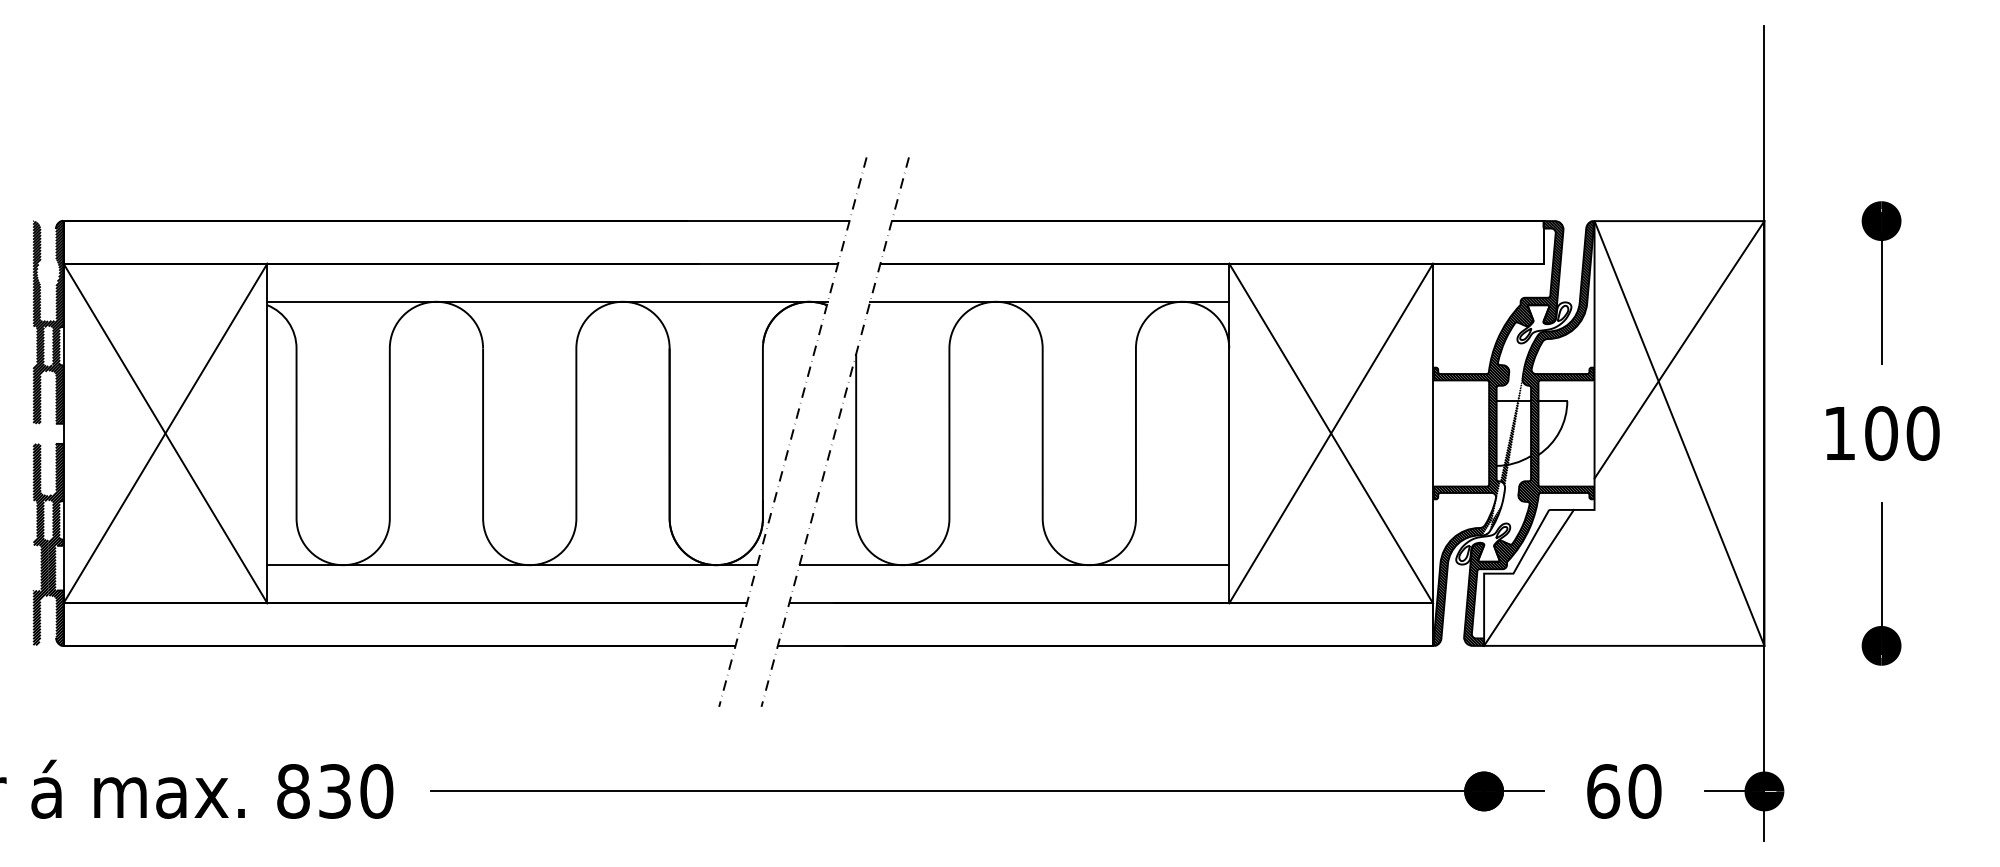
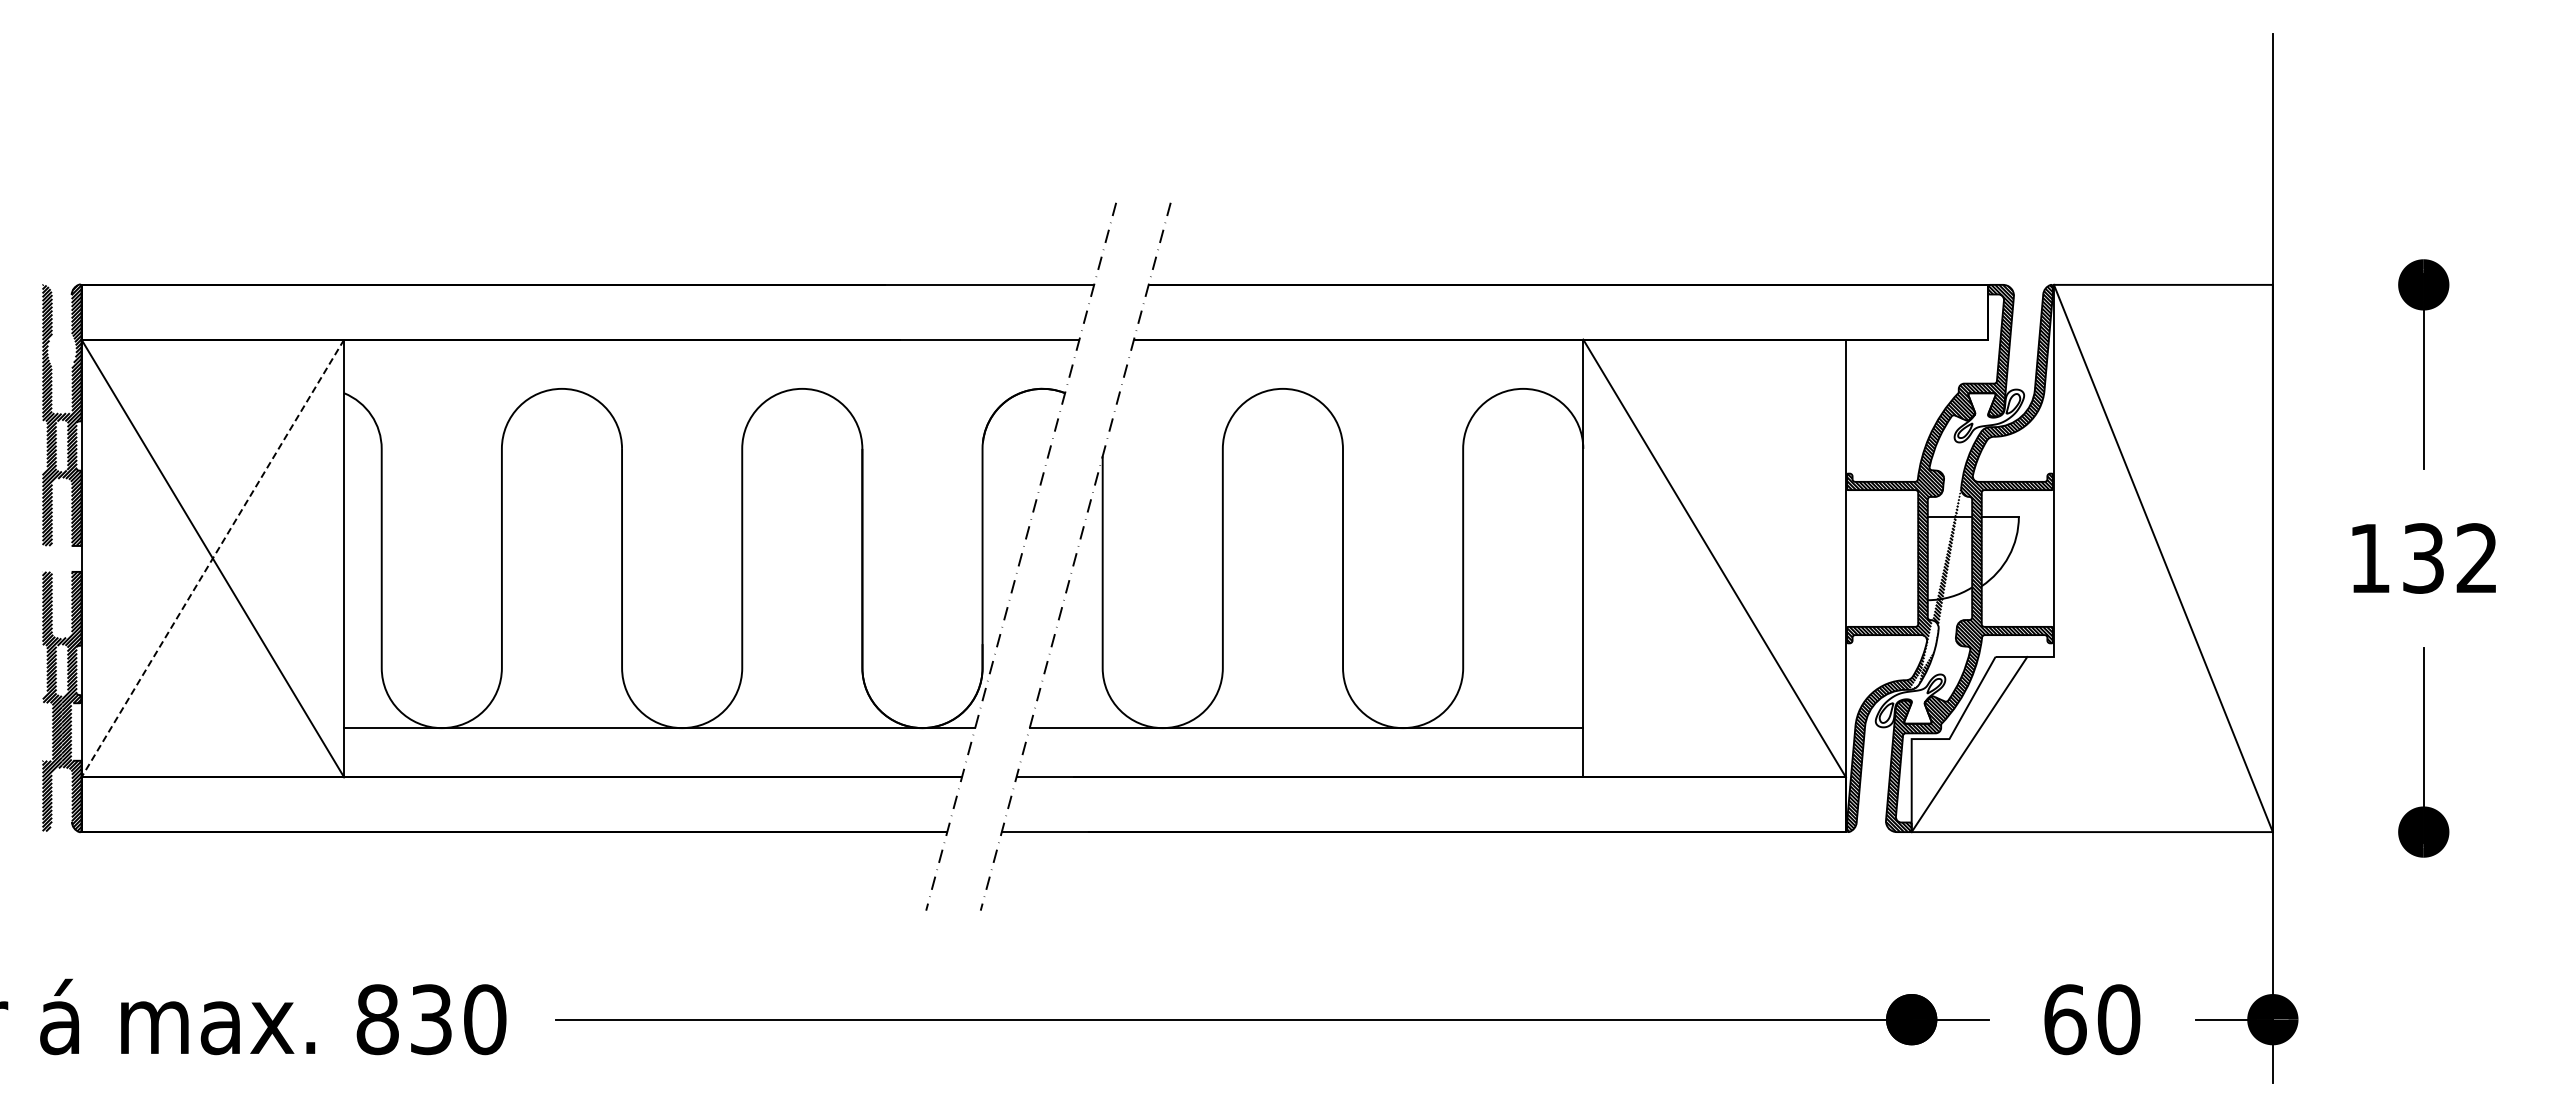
line: (547, 301) -> (705, 388), removed
line: (1049, 301) -> (1351, 388), removed
line: (1678, 349) -> (2162, 450), removed
line: (165, 433) -> (212, 558), solid -> dashed
line: (1331, 433) -> (1714, 558), removed
text: (1902, 433) -> (2450, 558), 100 -> 132

